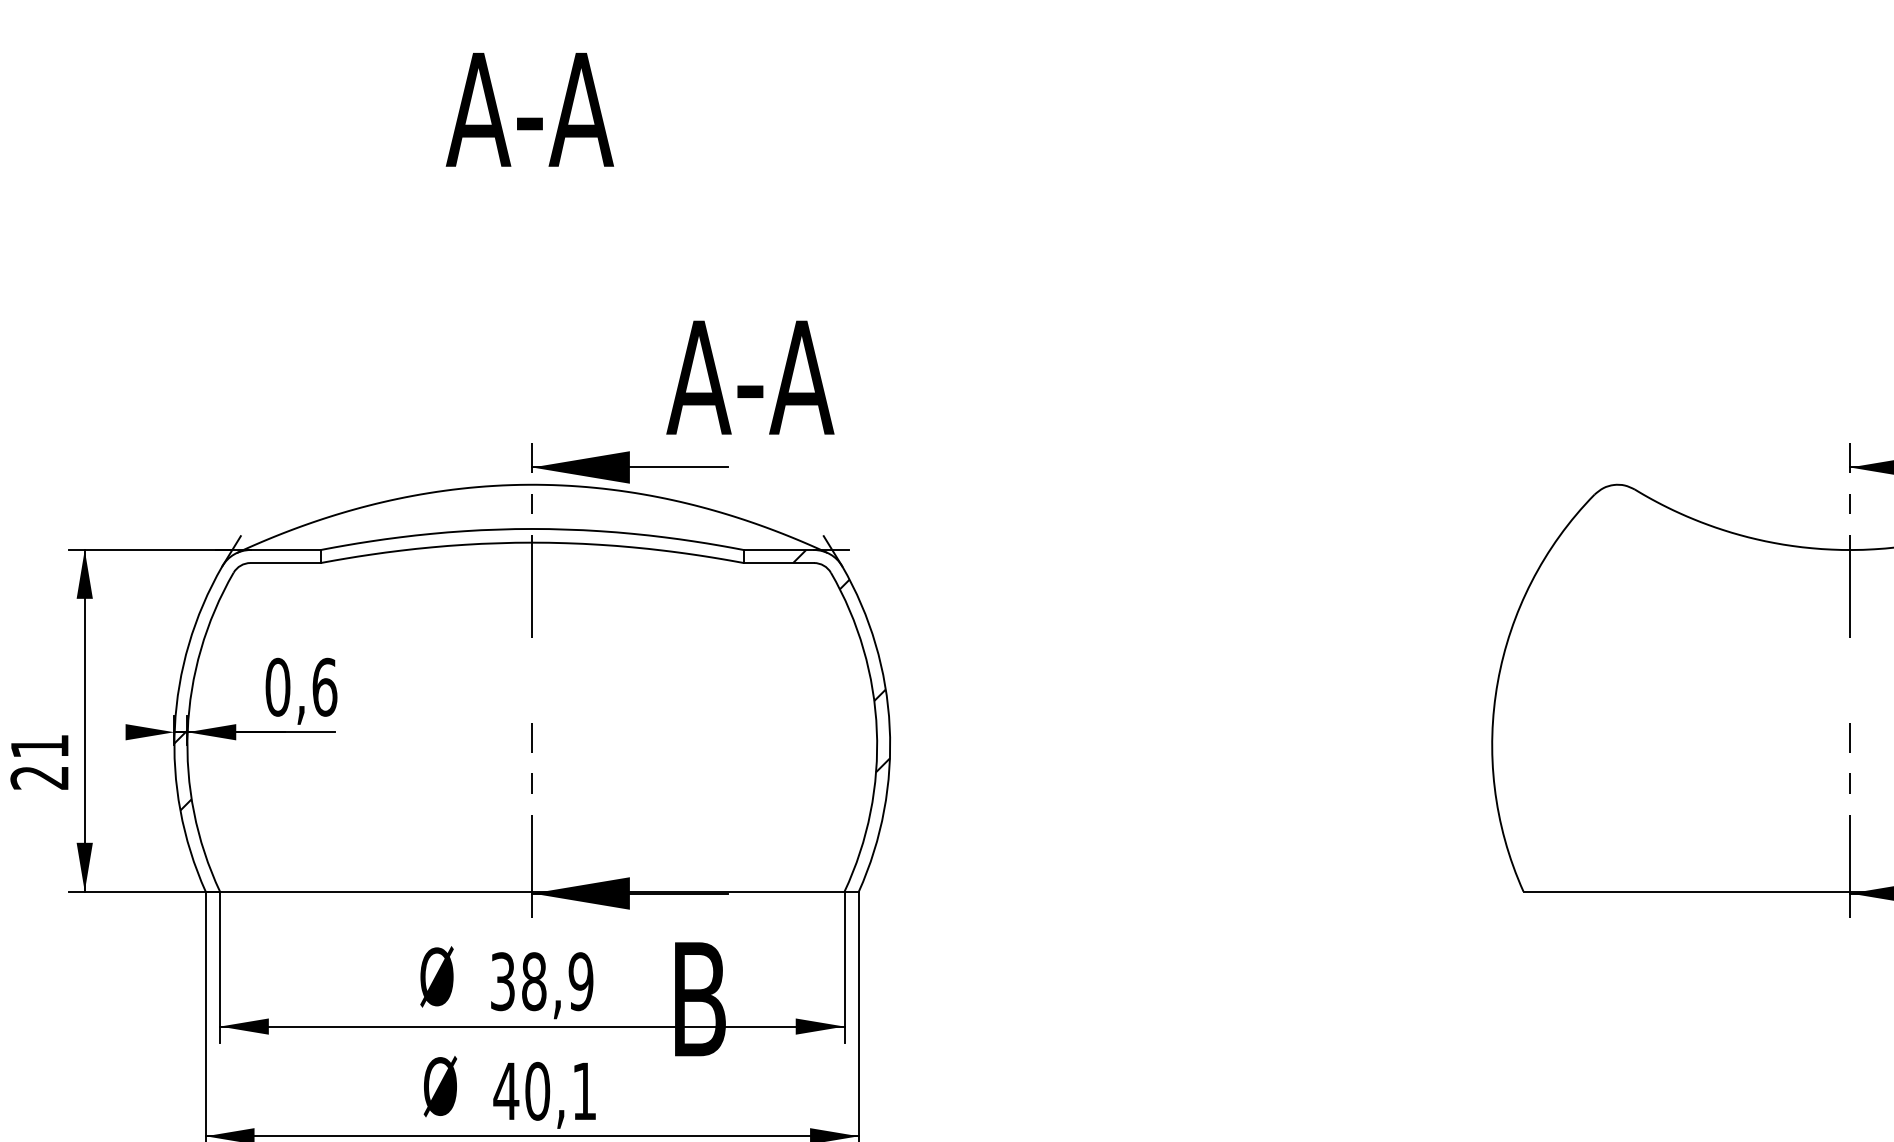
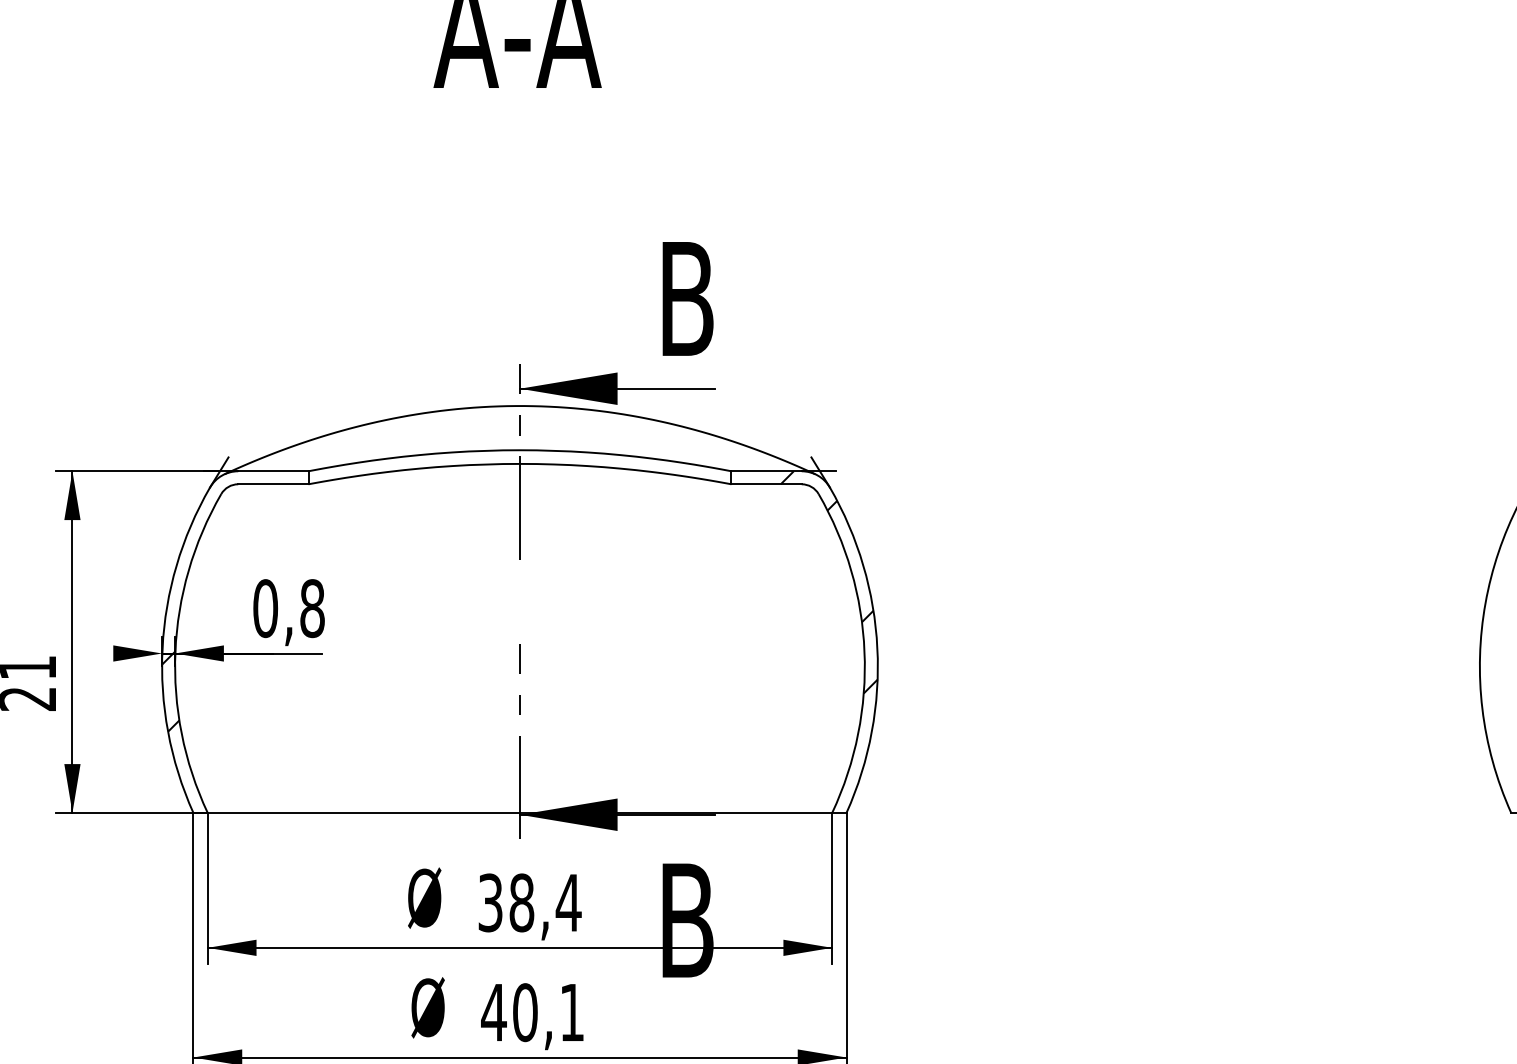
text: (750, 377) -> (738, 298), A-A -> B
text: (324, 686) -> (312, 607), 0,6 -> 0,8
text: (581, 981) -> (569, 902), 38,9 -> 38,4

